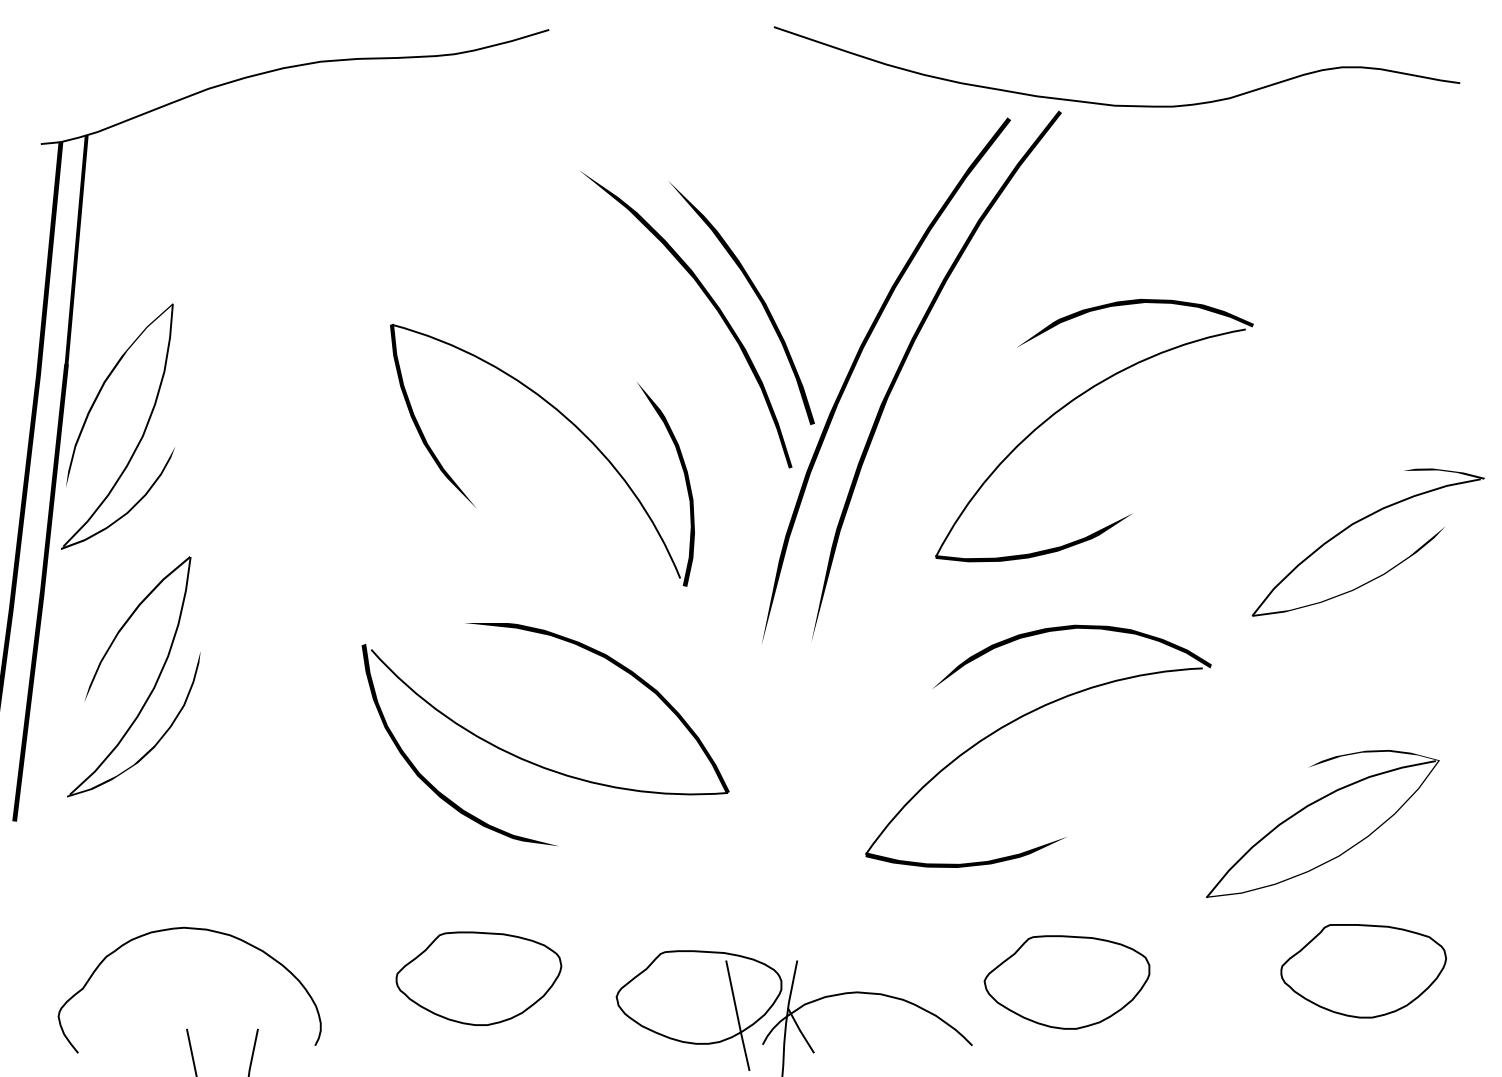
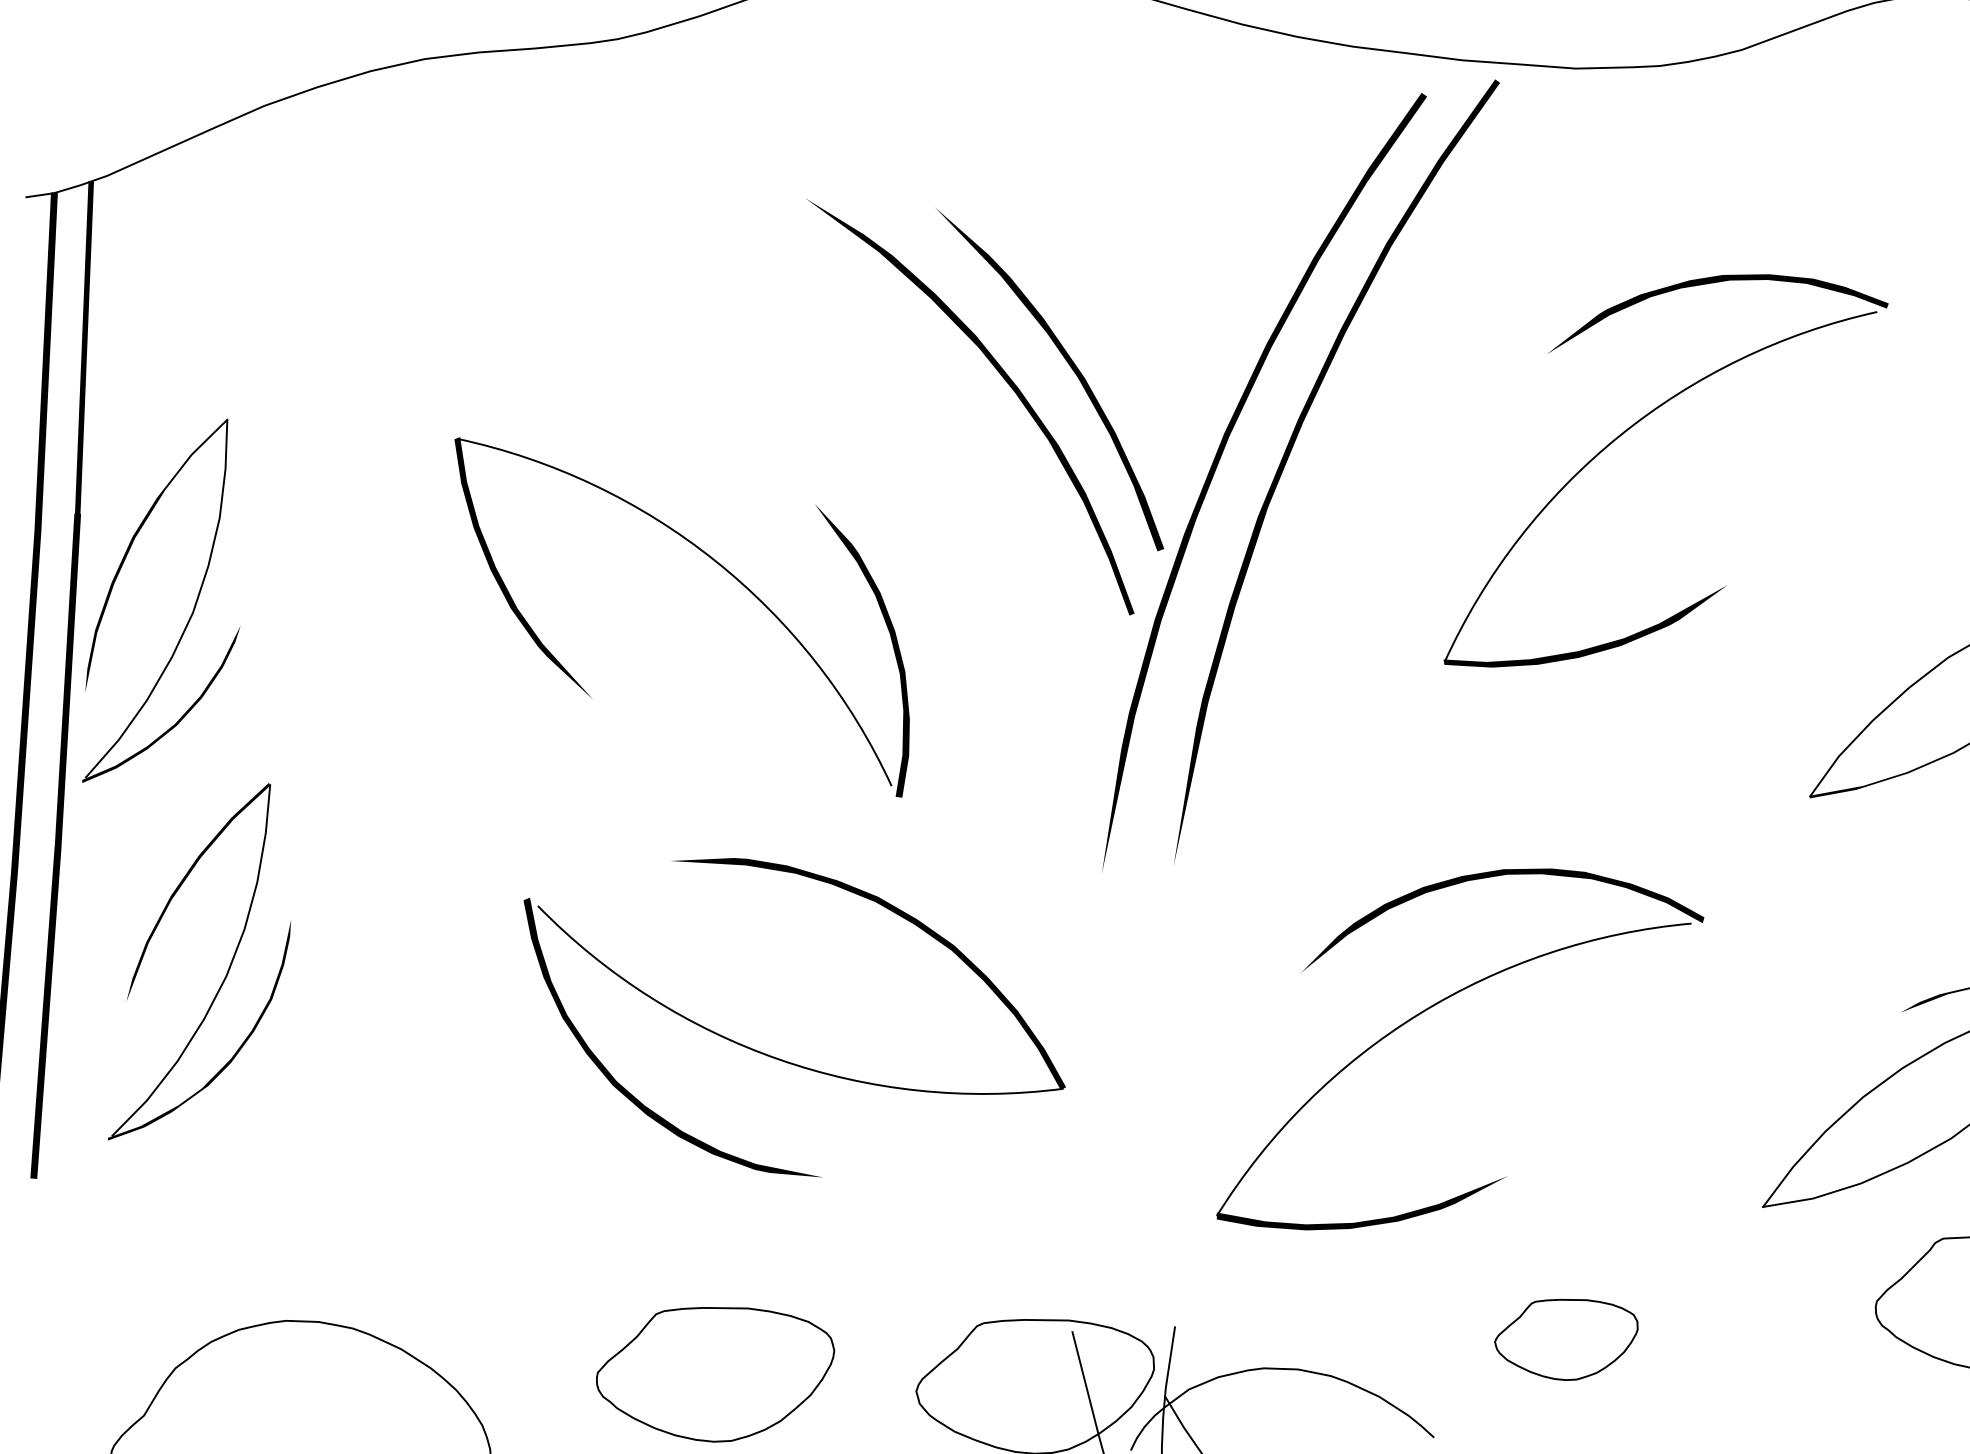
part: (1074, 400) -> (1634, 426), moved
part: (568, 421) -> (719, 566), moved
part: (1024, 716) -> (1437, 1005), moved
part: (1066, 982) -> (1565, 1339), size x0.6

